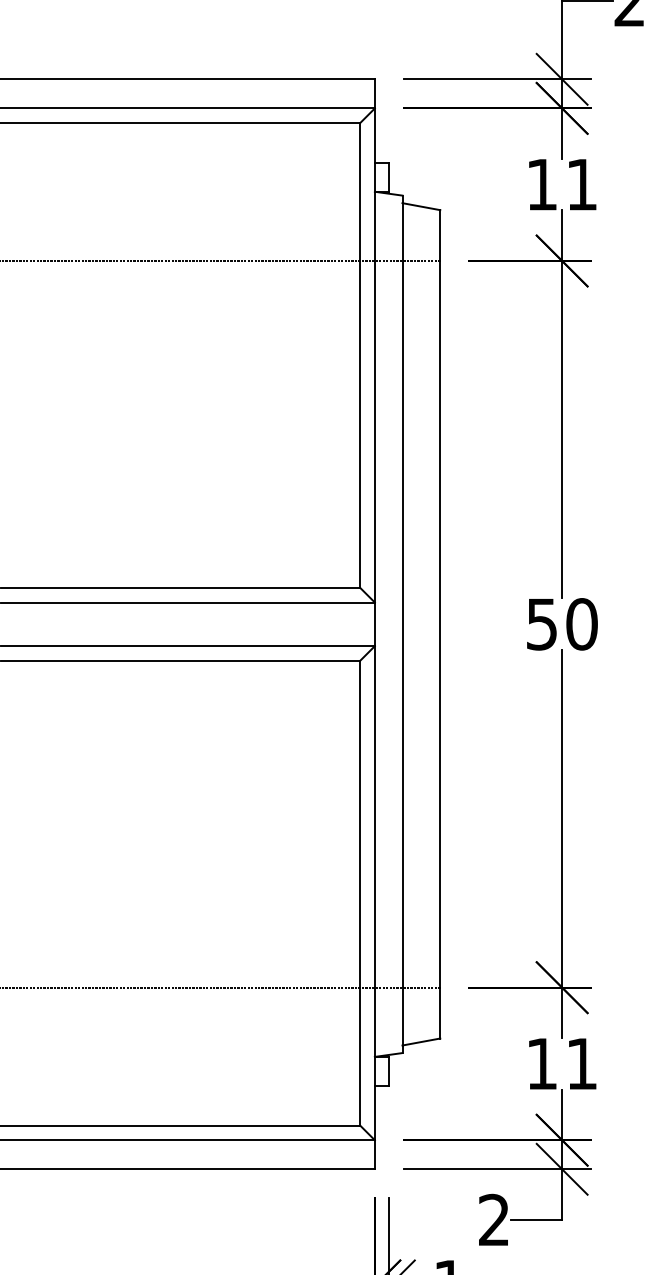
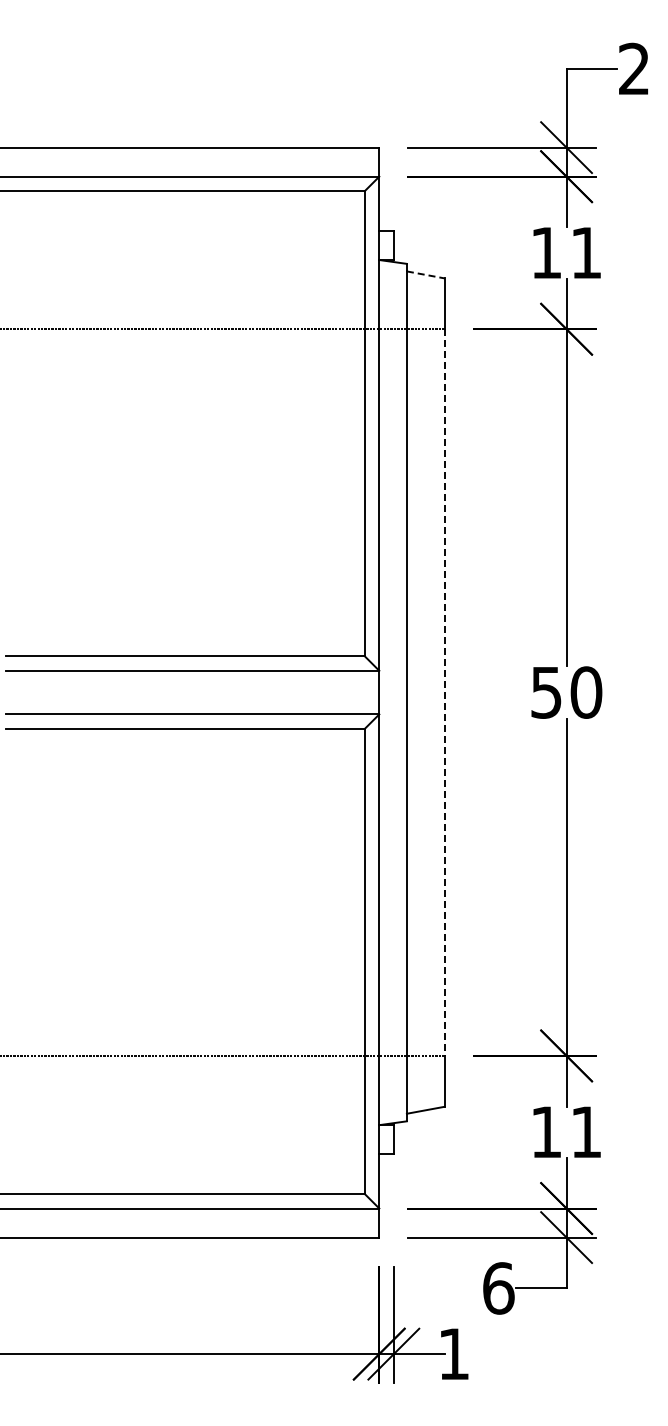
line: (422, 207) -> (426, 275), solid -> dashed
line: (440, 625) -> (444, 693), solid -> dashed
text: (494, 1220) -> (498, 1288), 2 -> 6

